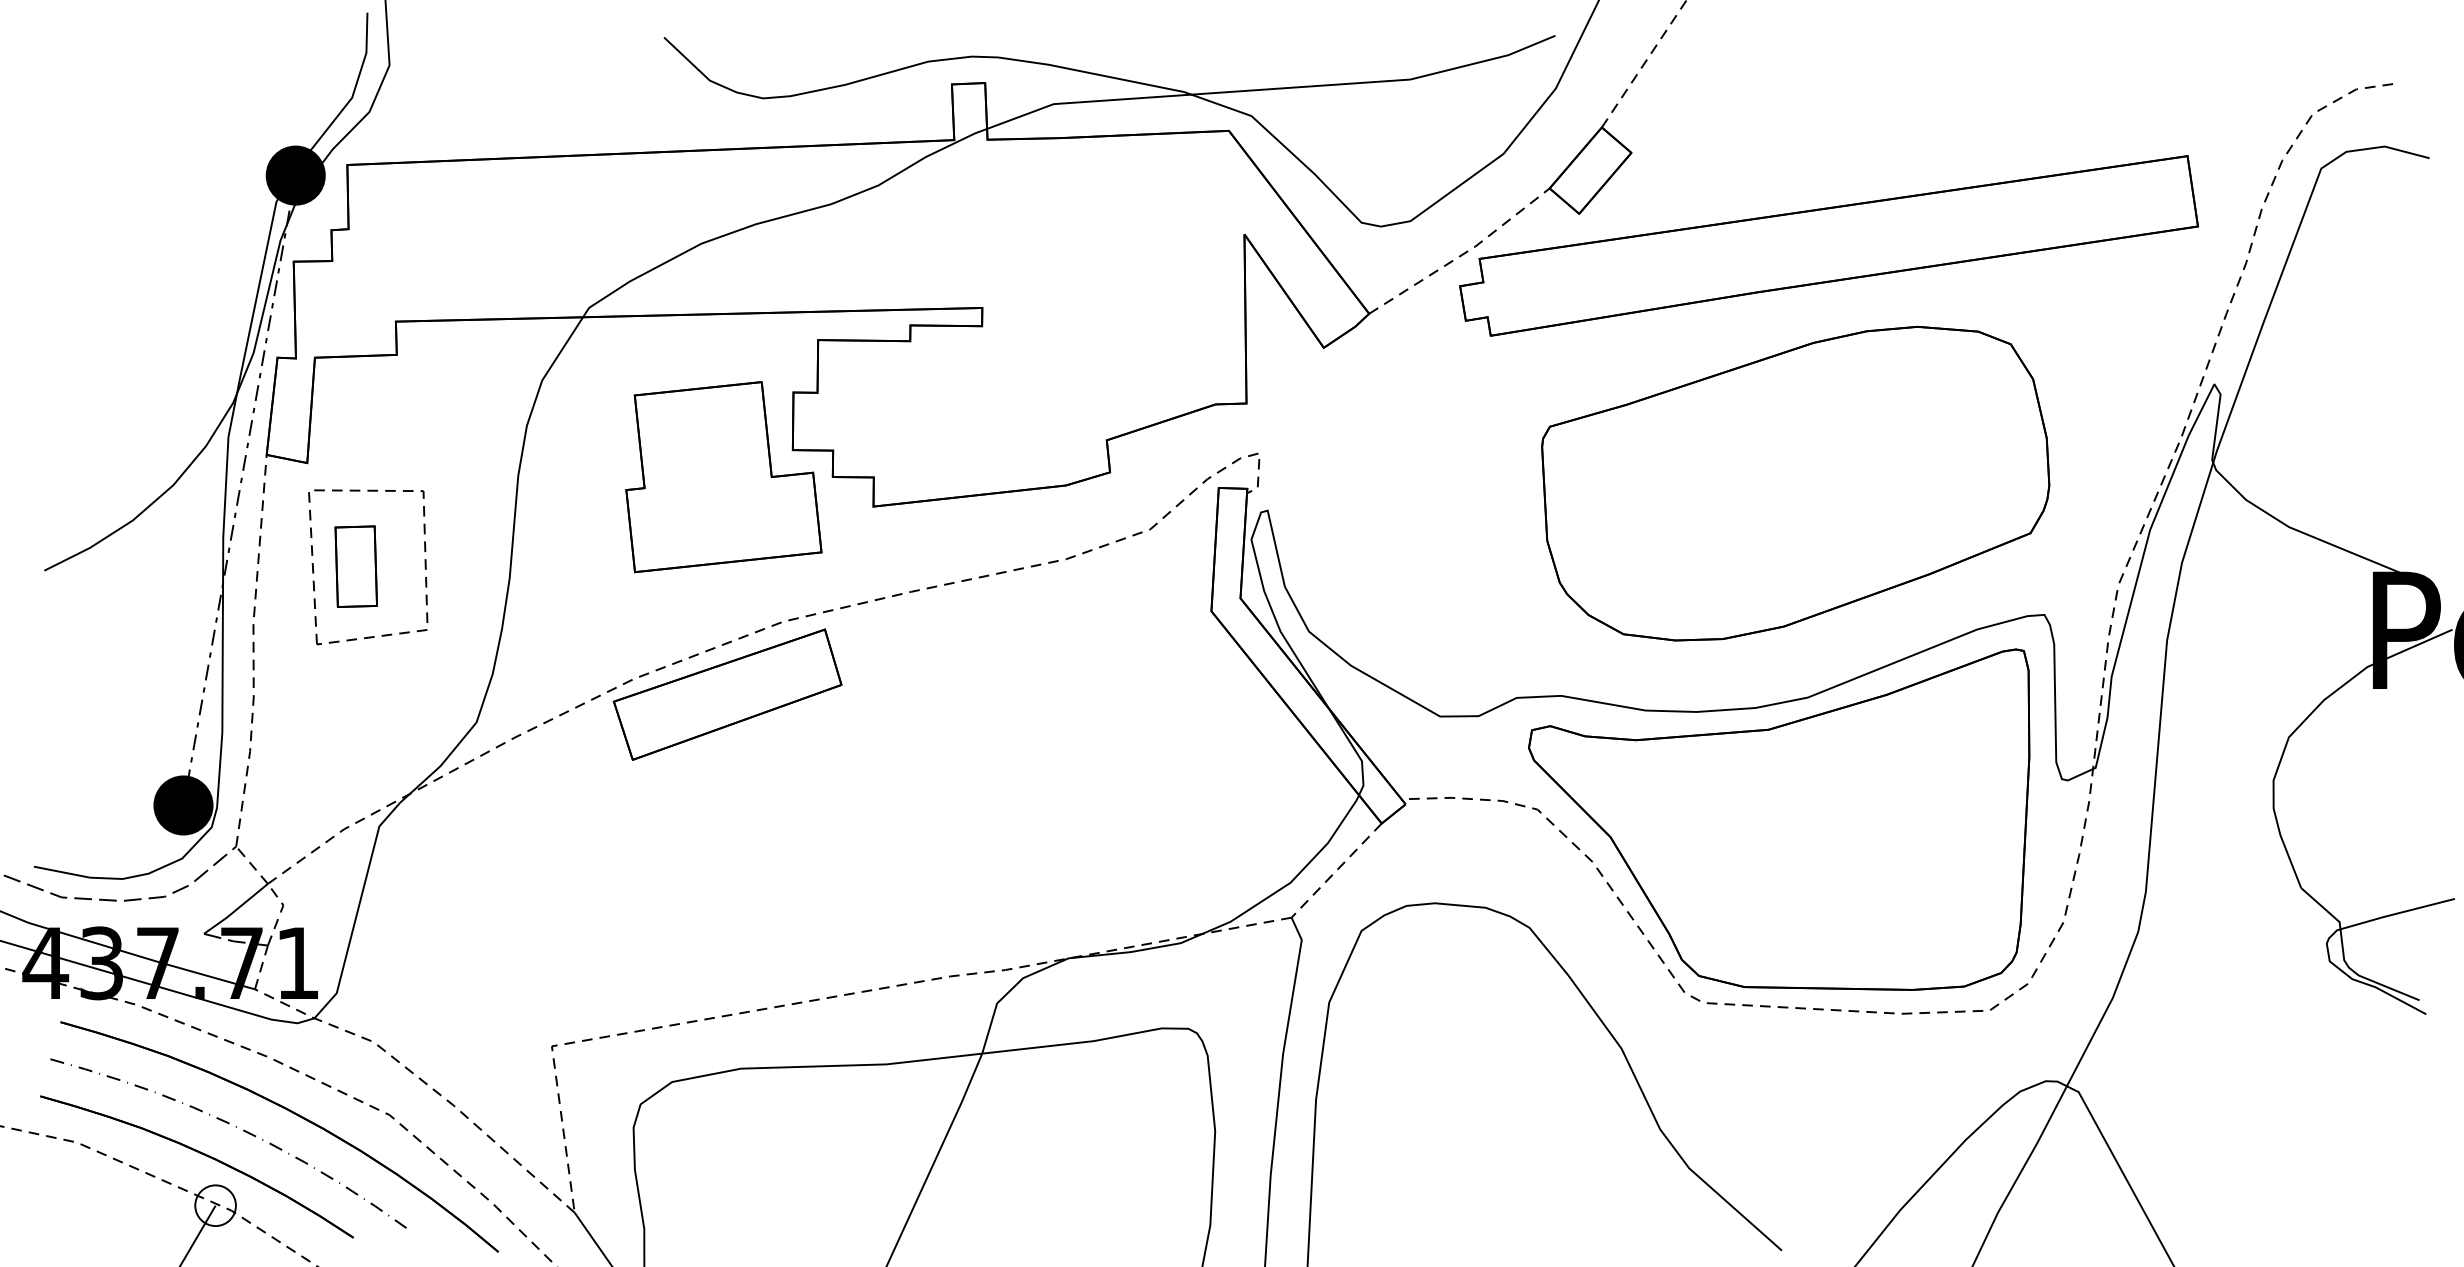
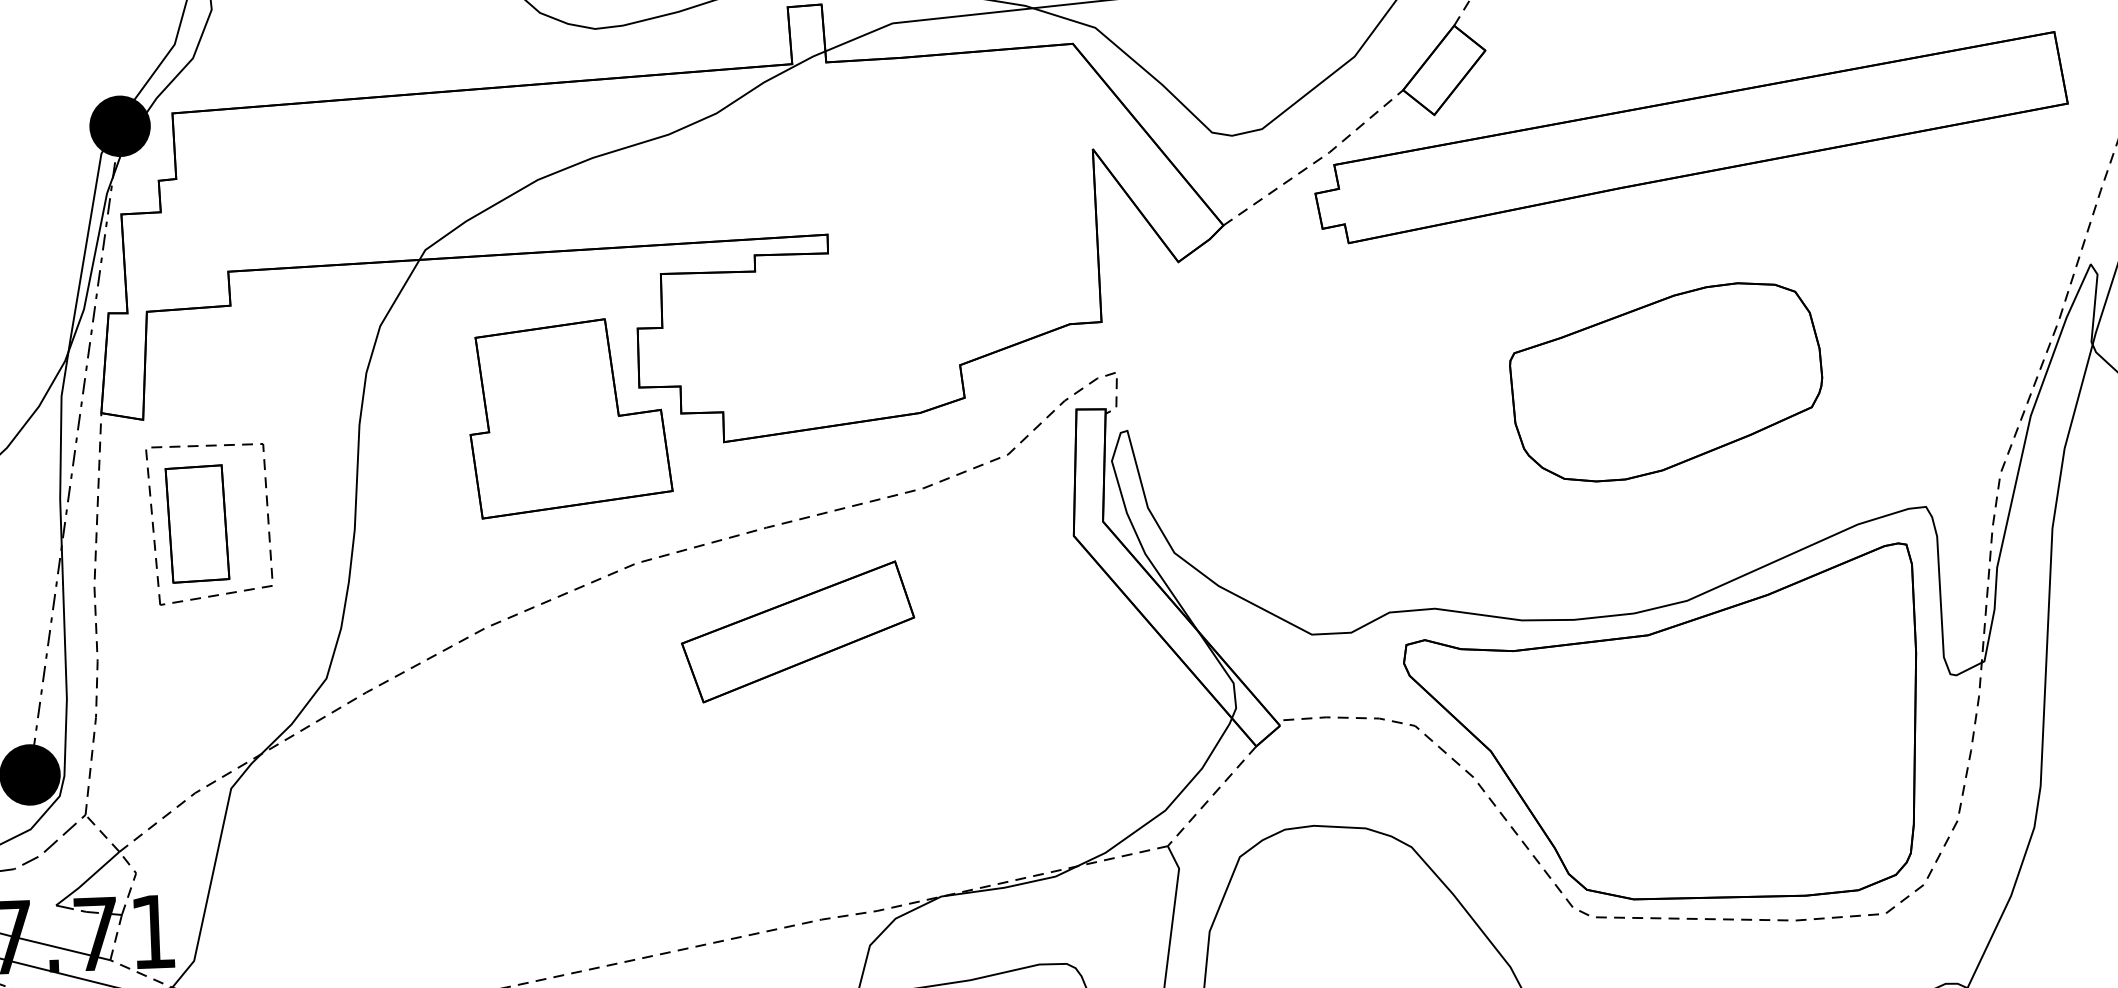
part: (1795, 483) -> (1666, 382), size x0.6
part: (355, 566) -> (196, 523), size x1.4
part: (727, 694) -> (797, 631), moved

